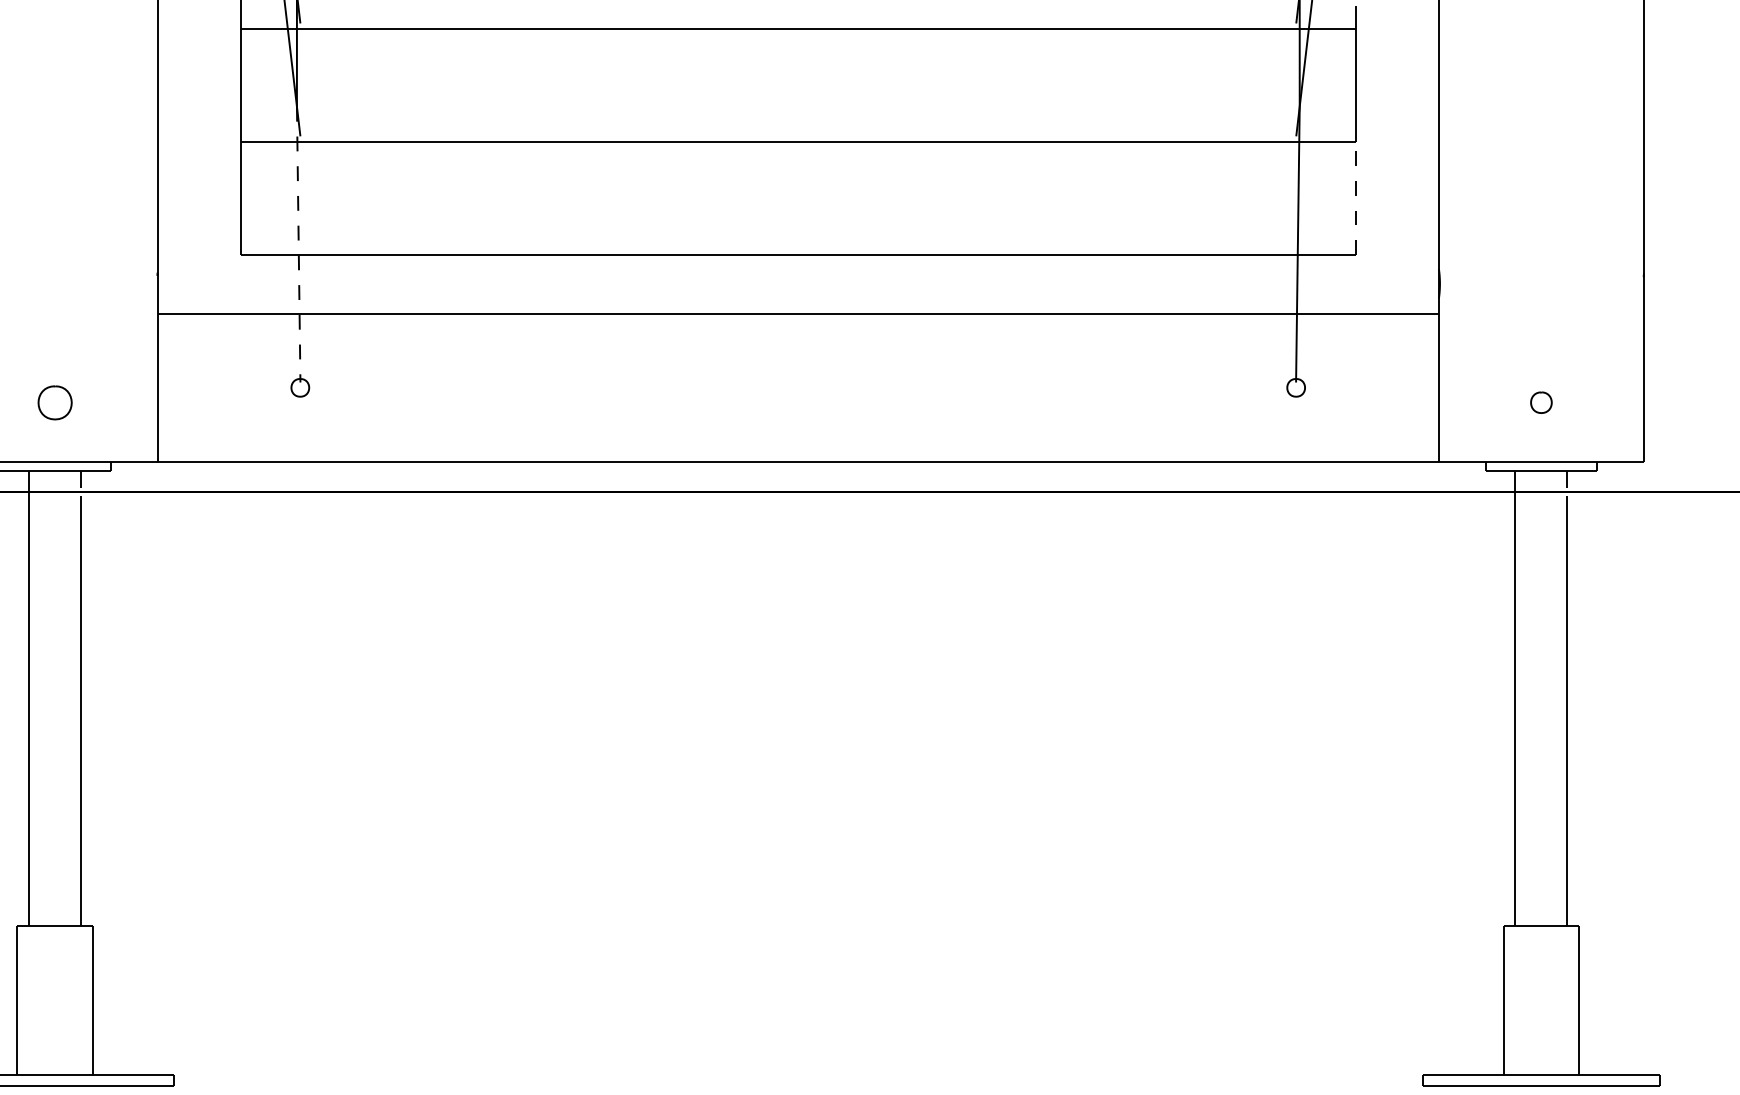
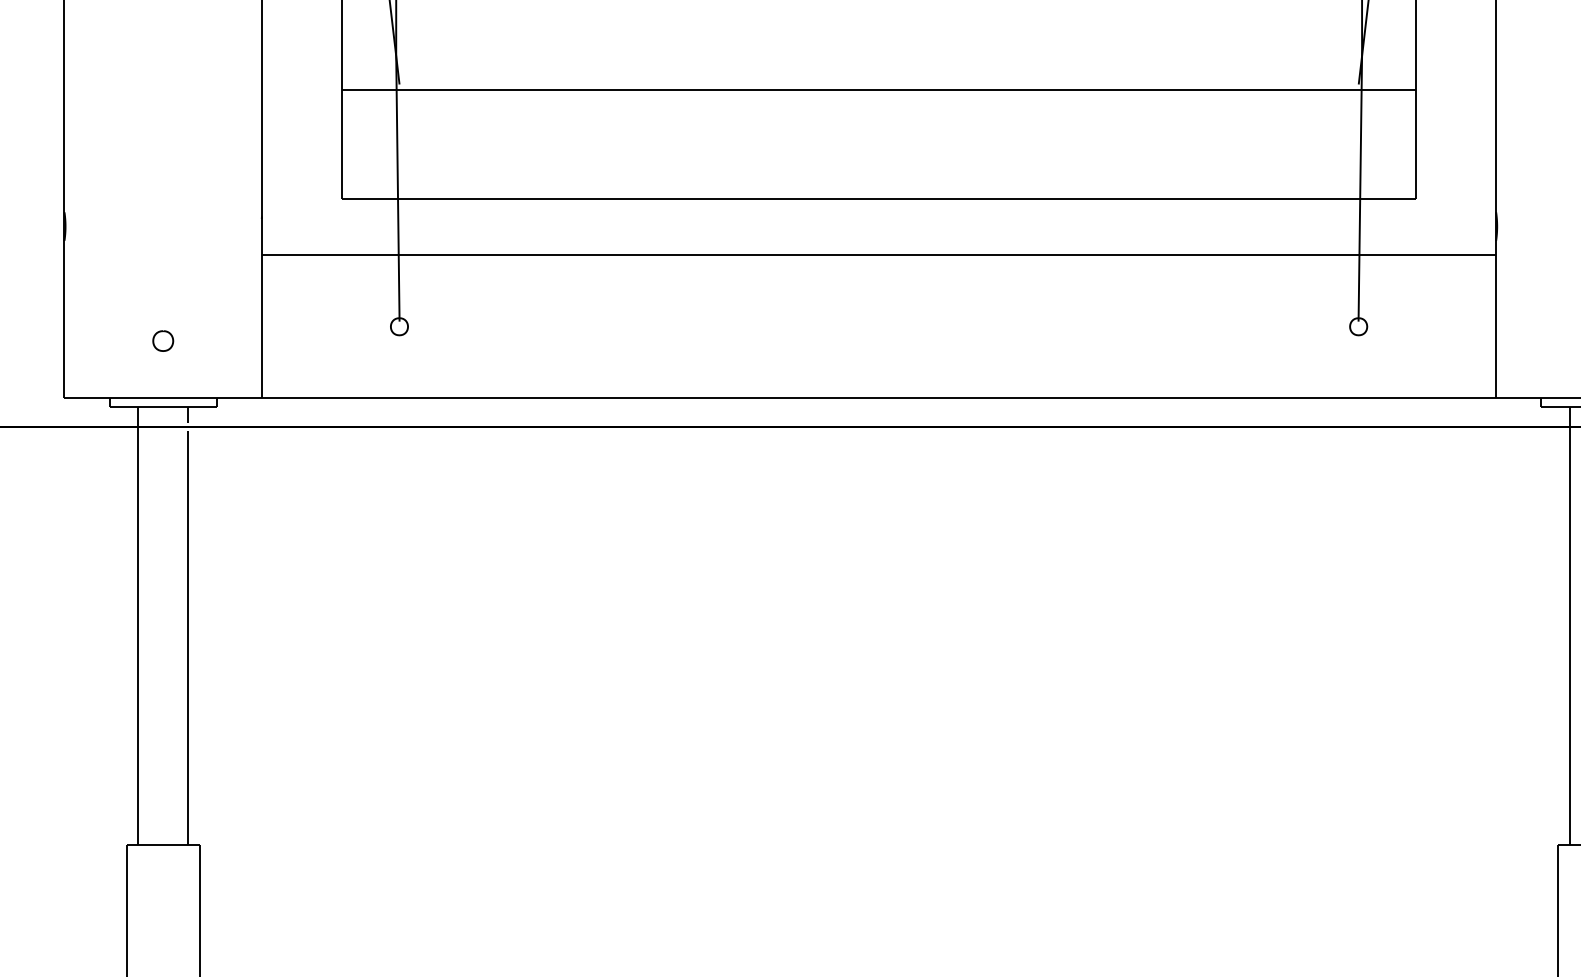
line: (1355, 198) -> (1415, 144), dashed -> solid
line: (298, 244) -> (397, 188), dashed -> solid
part: (54, 402) -> (162, 340), size x0.62

